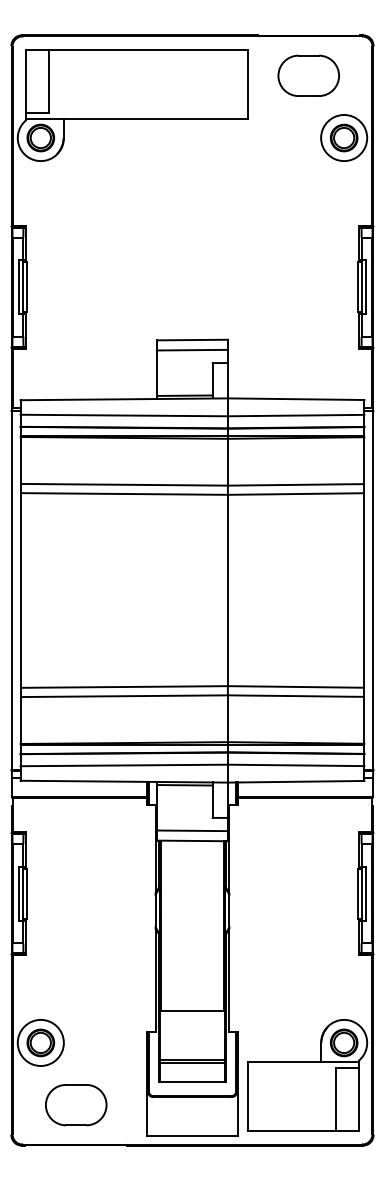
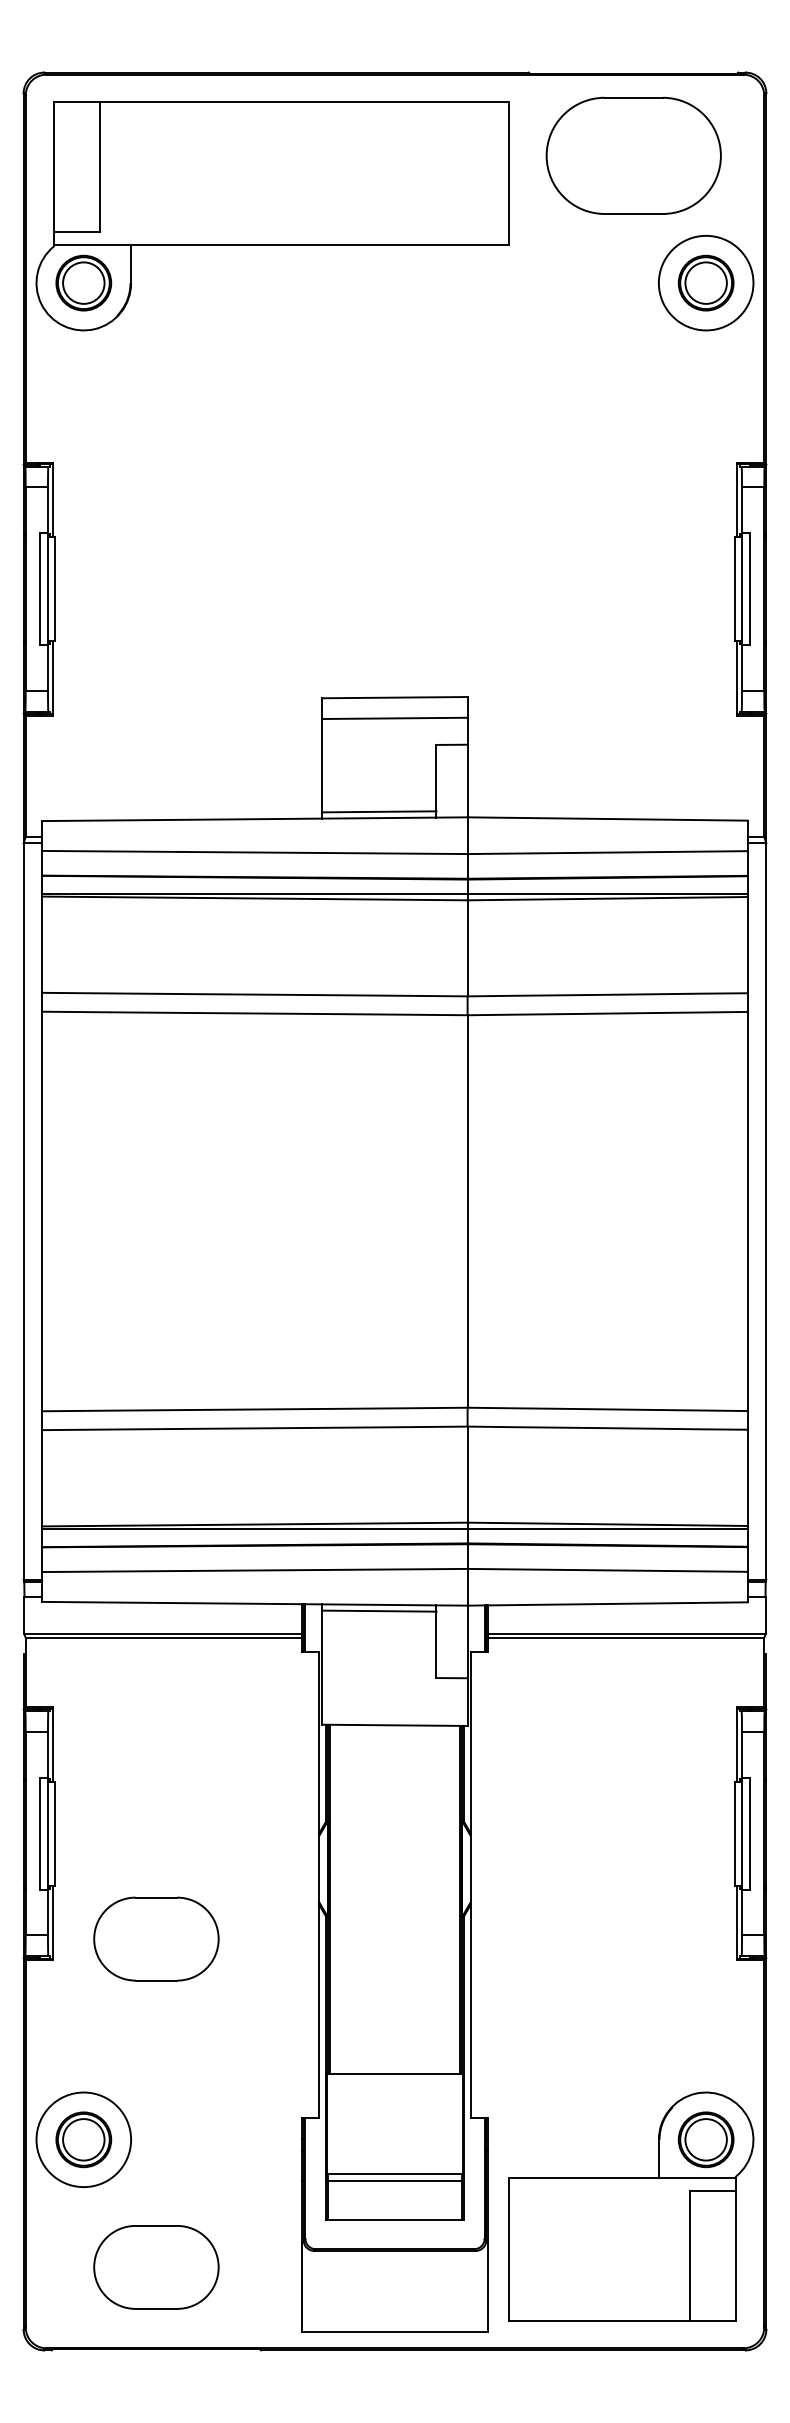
part: (308, 75) -> (633, 154), size x1.4
line: (192, 830) -> (395, 1703), removed
part: (76, 945) -> (156, 1939), added

